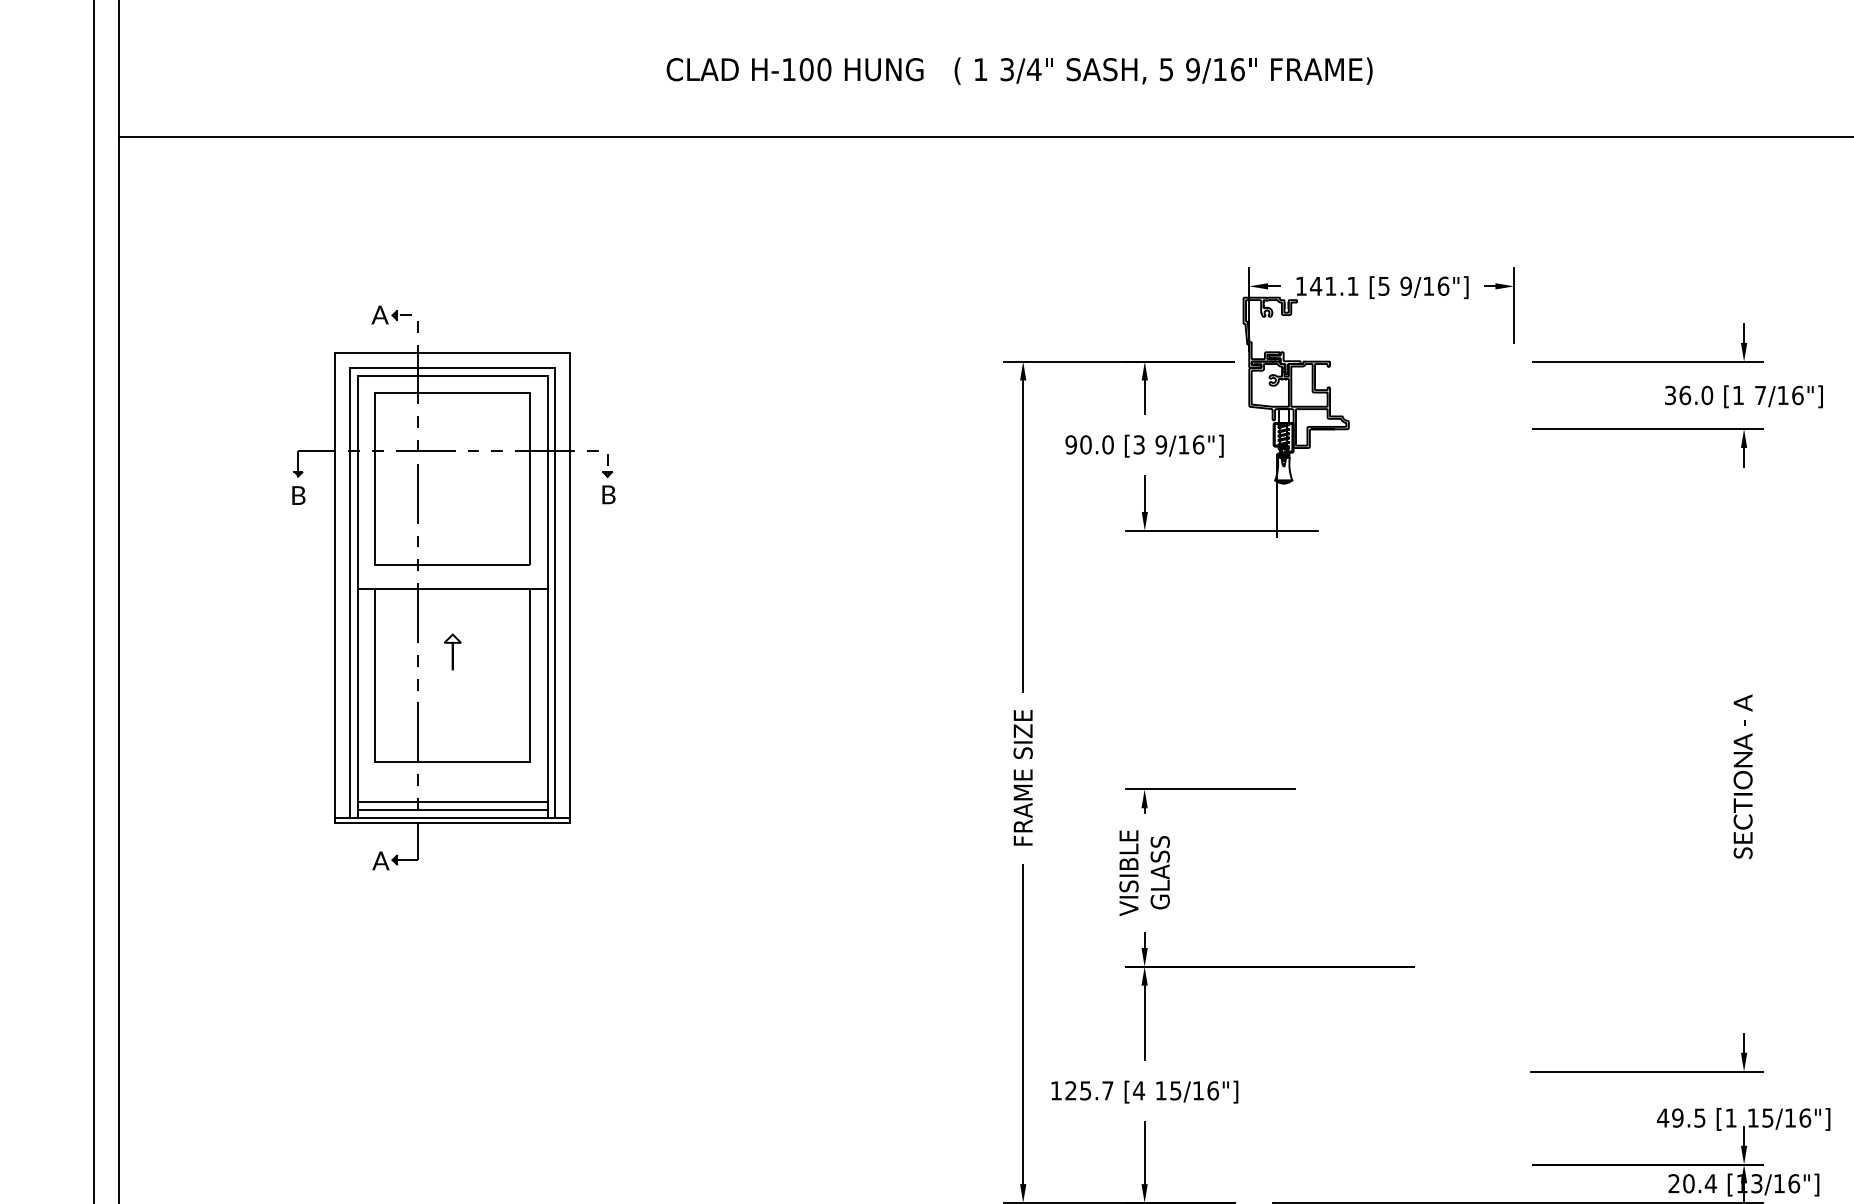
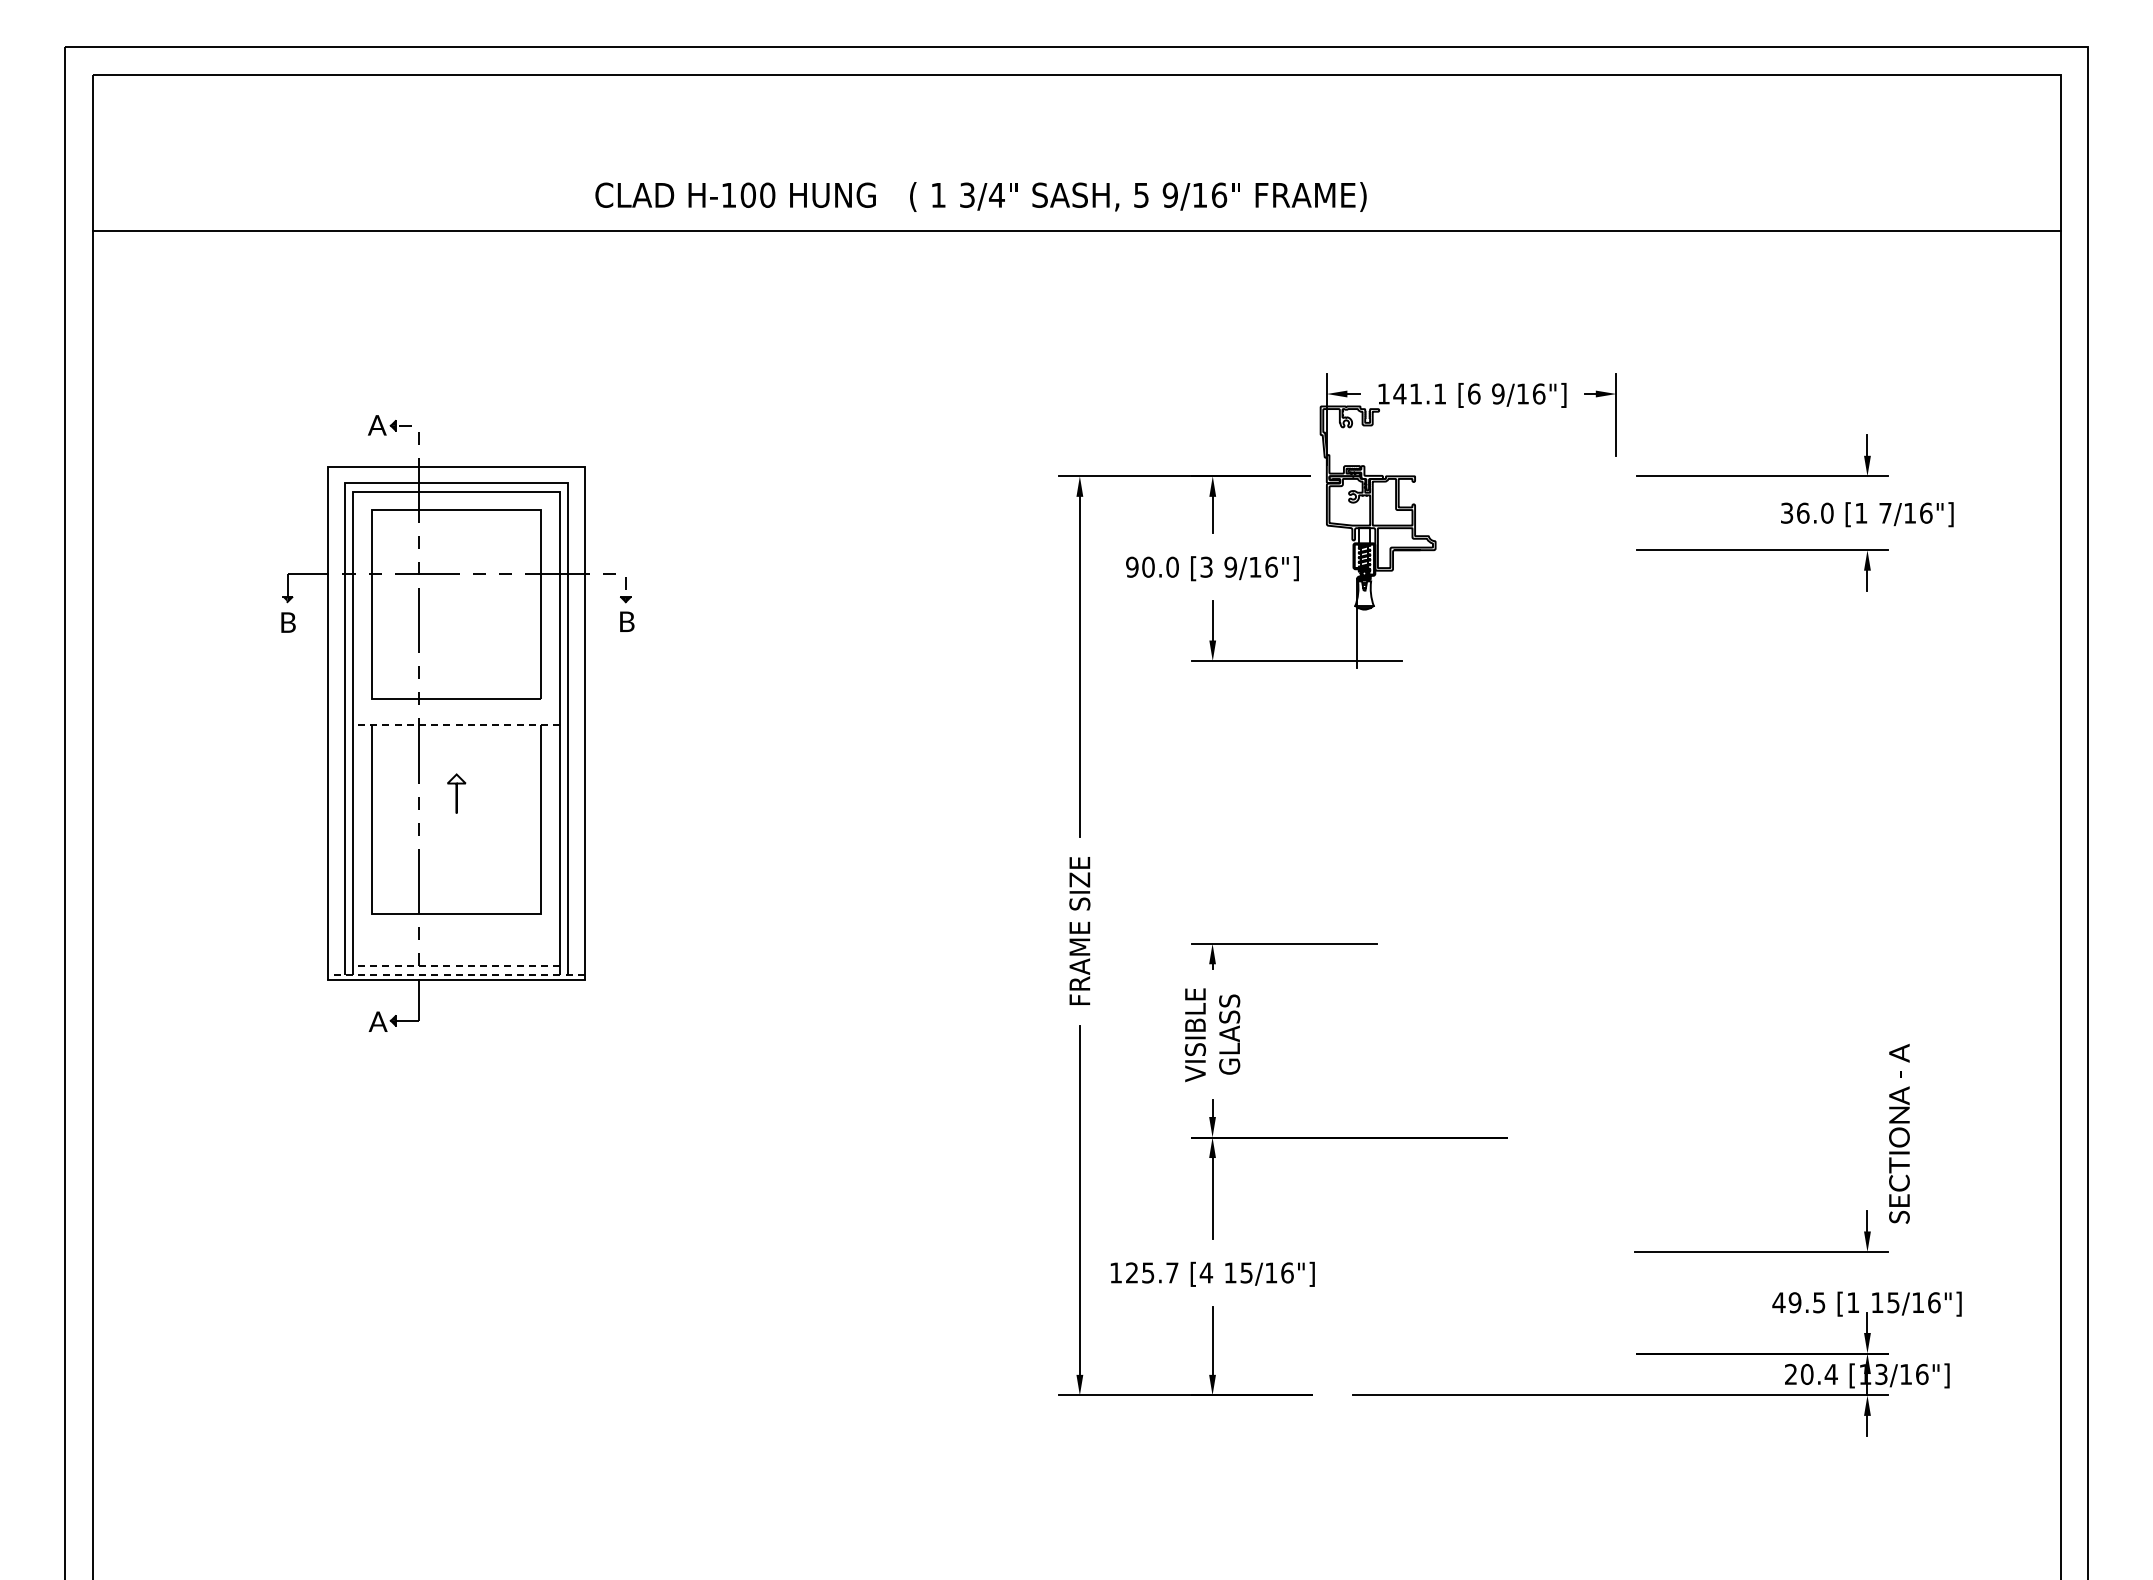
text: (1019, 70) -> (980, 196), moved
text: (1384, 285) -> (1474, 393), [5 -> [6
line: (452, 588) -> (456, 724), solid -> dashed
text: (1743, 776) -> (1899, 1133), moved
line: (452, 802) -> (456, 957), removed
line: (452, 810) -> (456, 966), solid -> dashed
line: (452, 817) -> (456, 974), solid -> dashed

